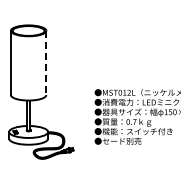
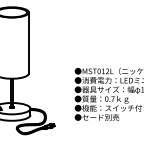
line: (46, 63) -> (28, 43), dashed -> solid

